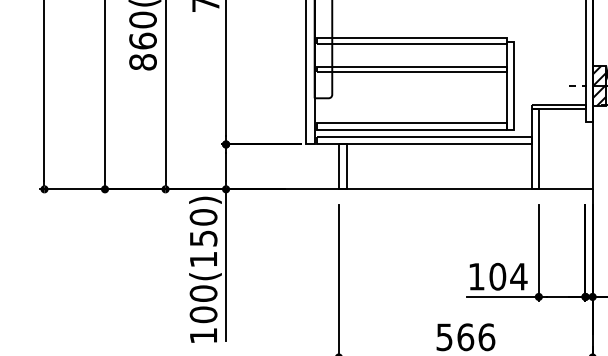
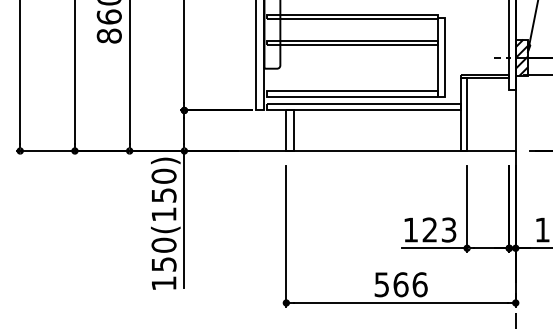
text: (508, 276) -> (439, 229), 104 -> 123
text: (202, 313) -> (163, 263), 100(150) -> 150(150)

